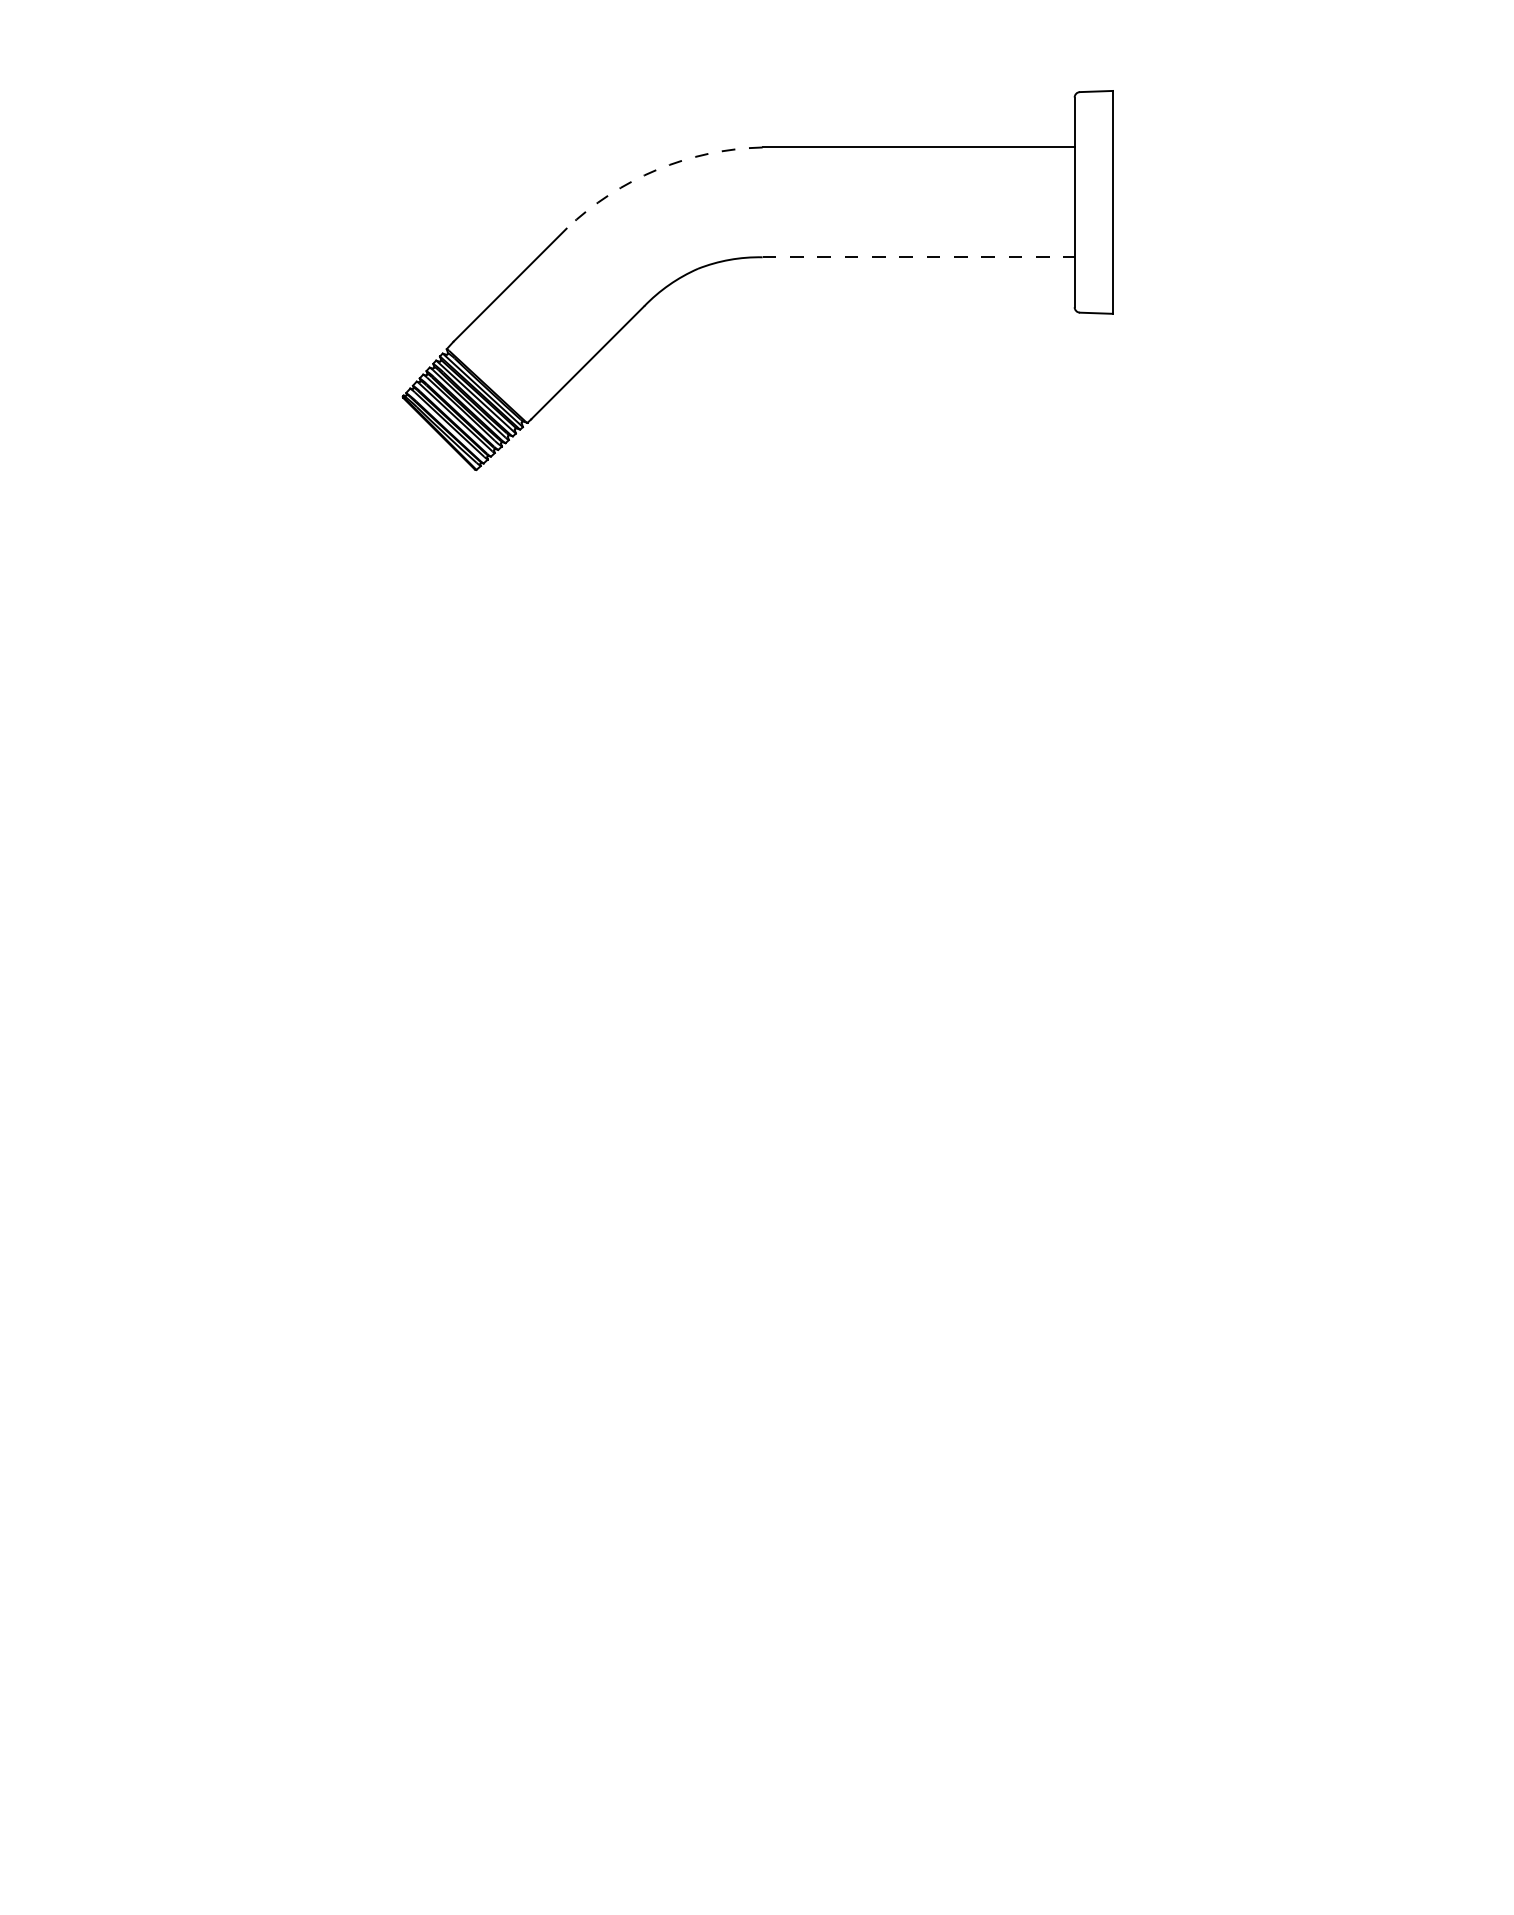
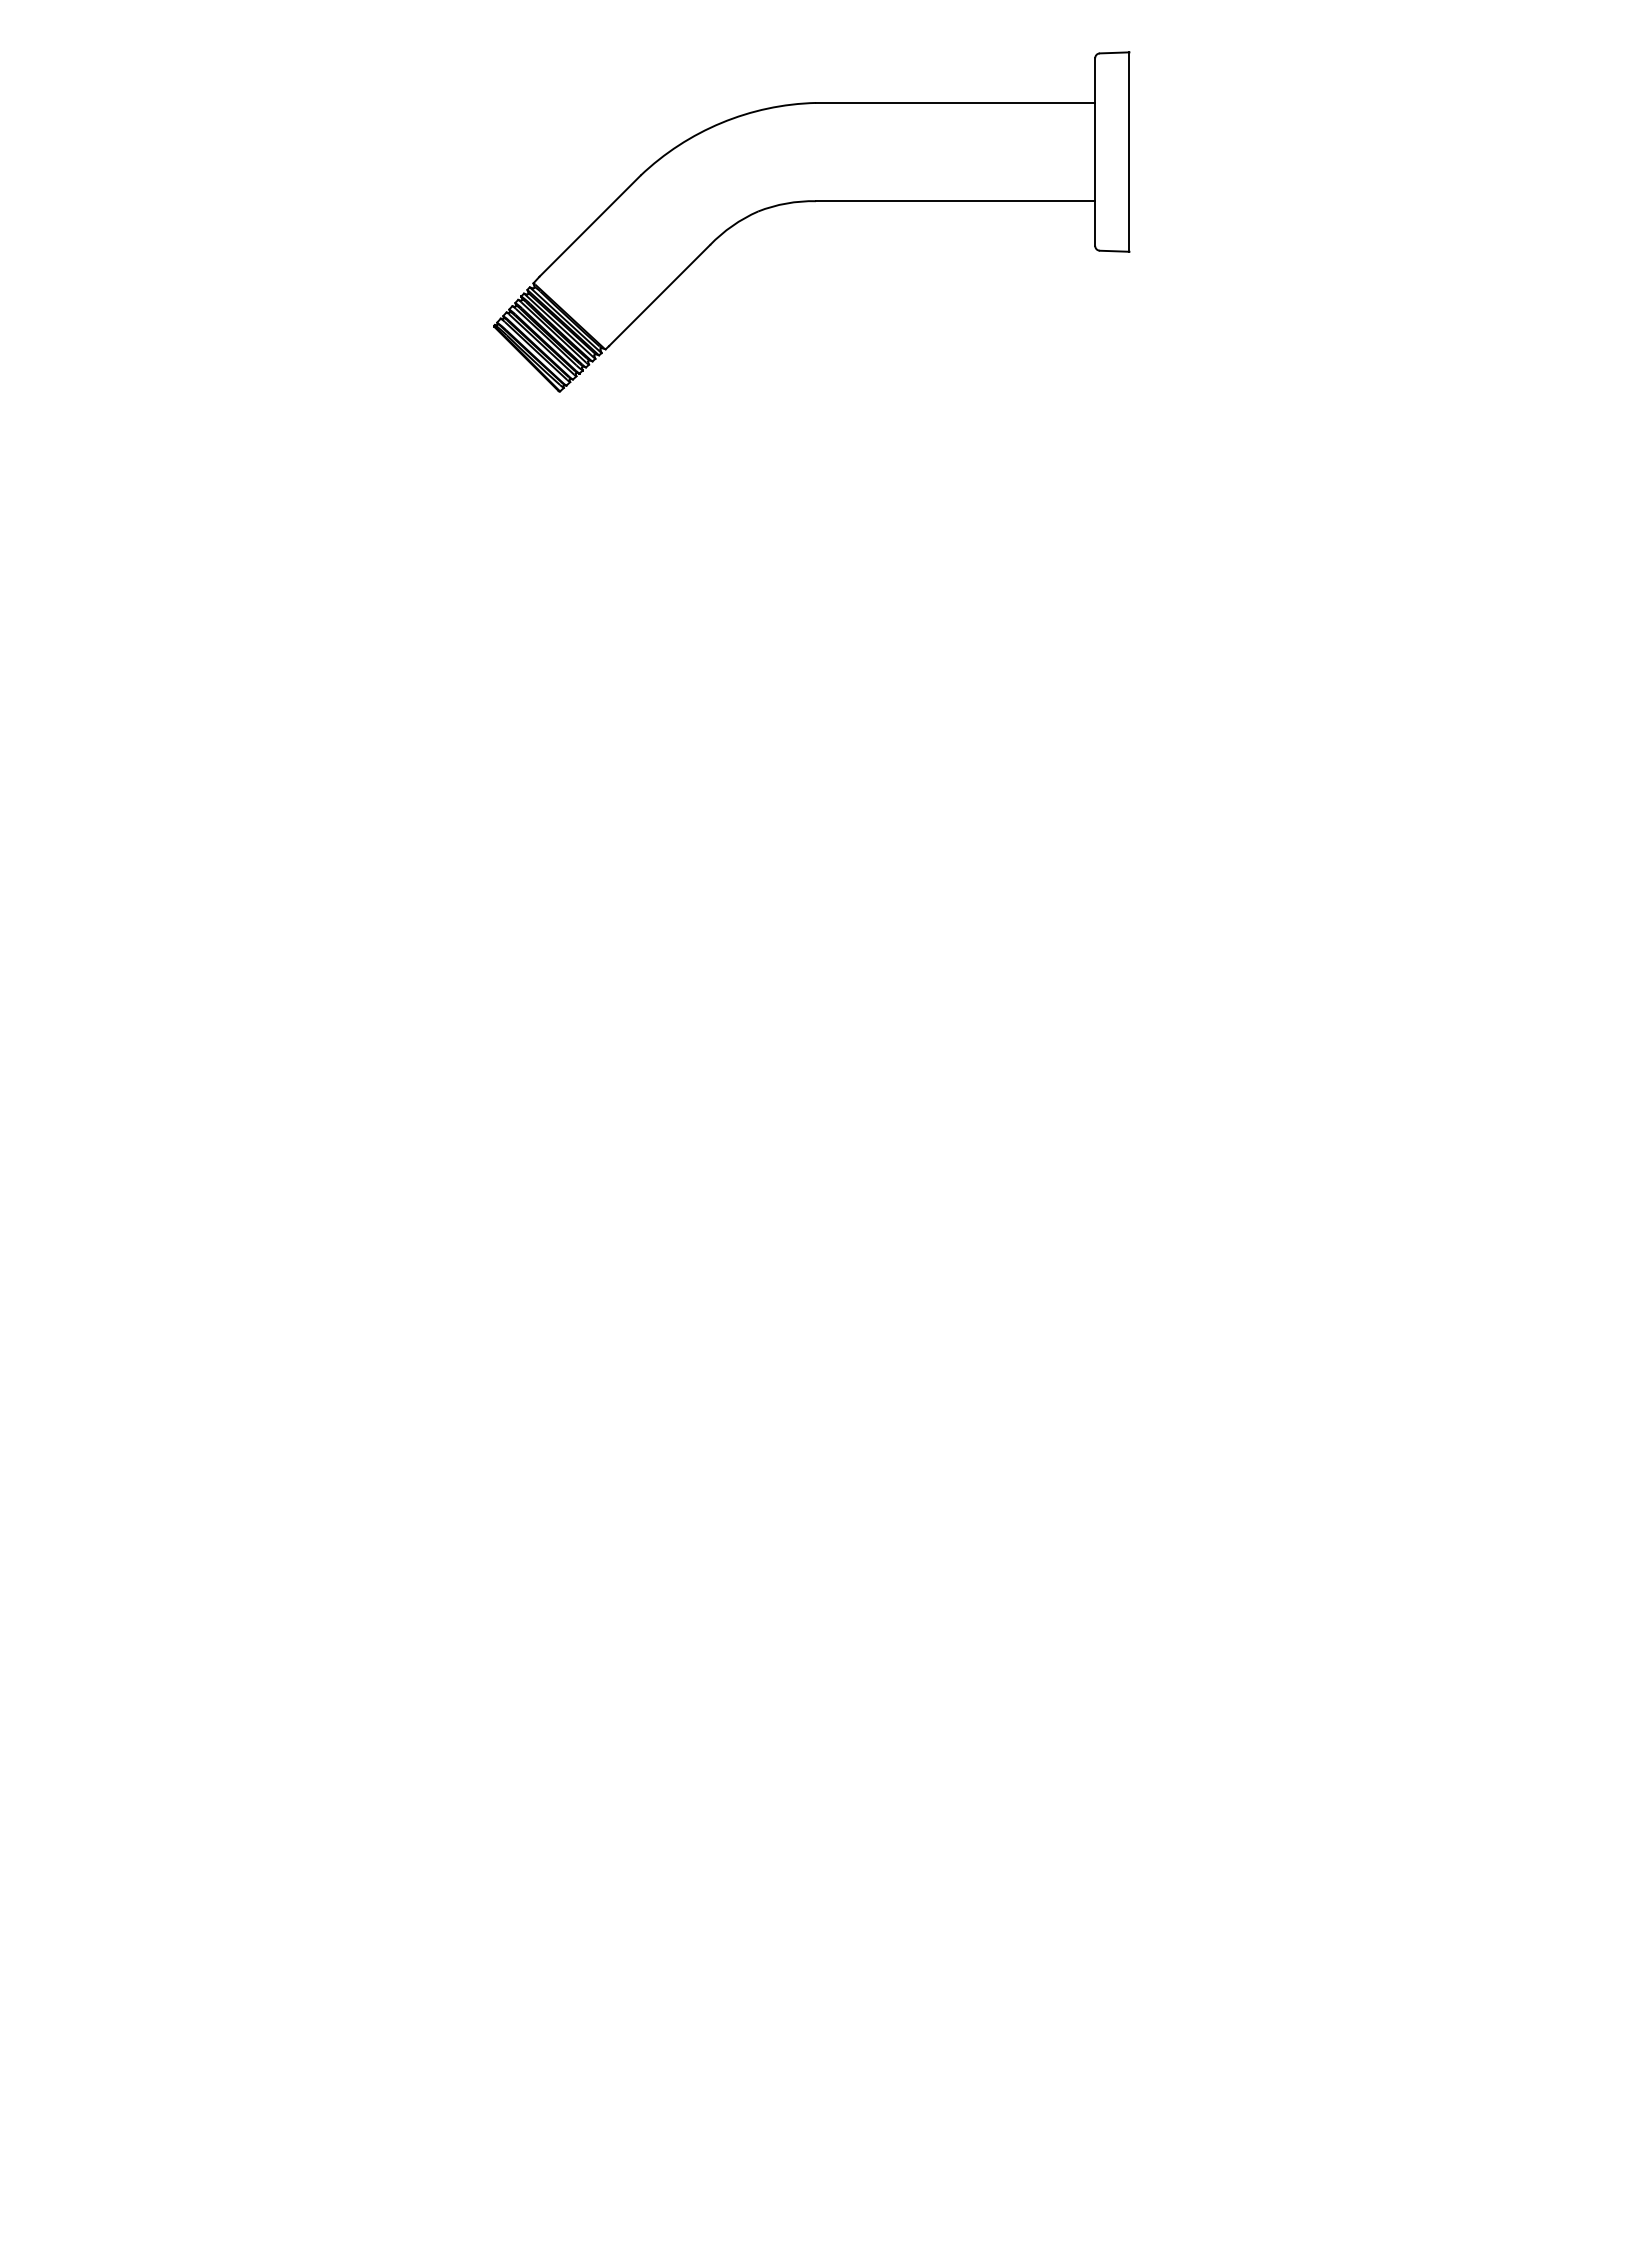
arc: (656, 169) -> (721, 122), dashed -> solid
line: (918, 257) -> (955, 201), dashed -> solid

